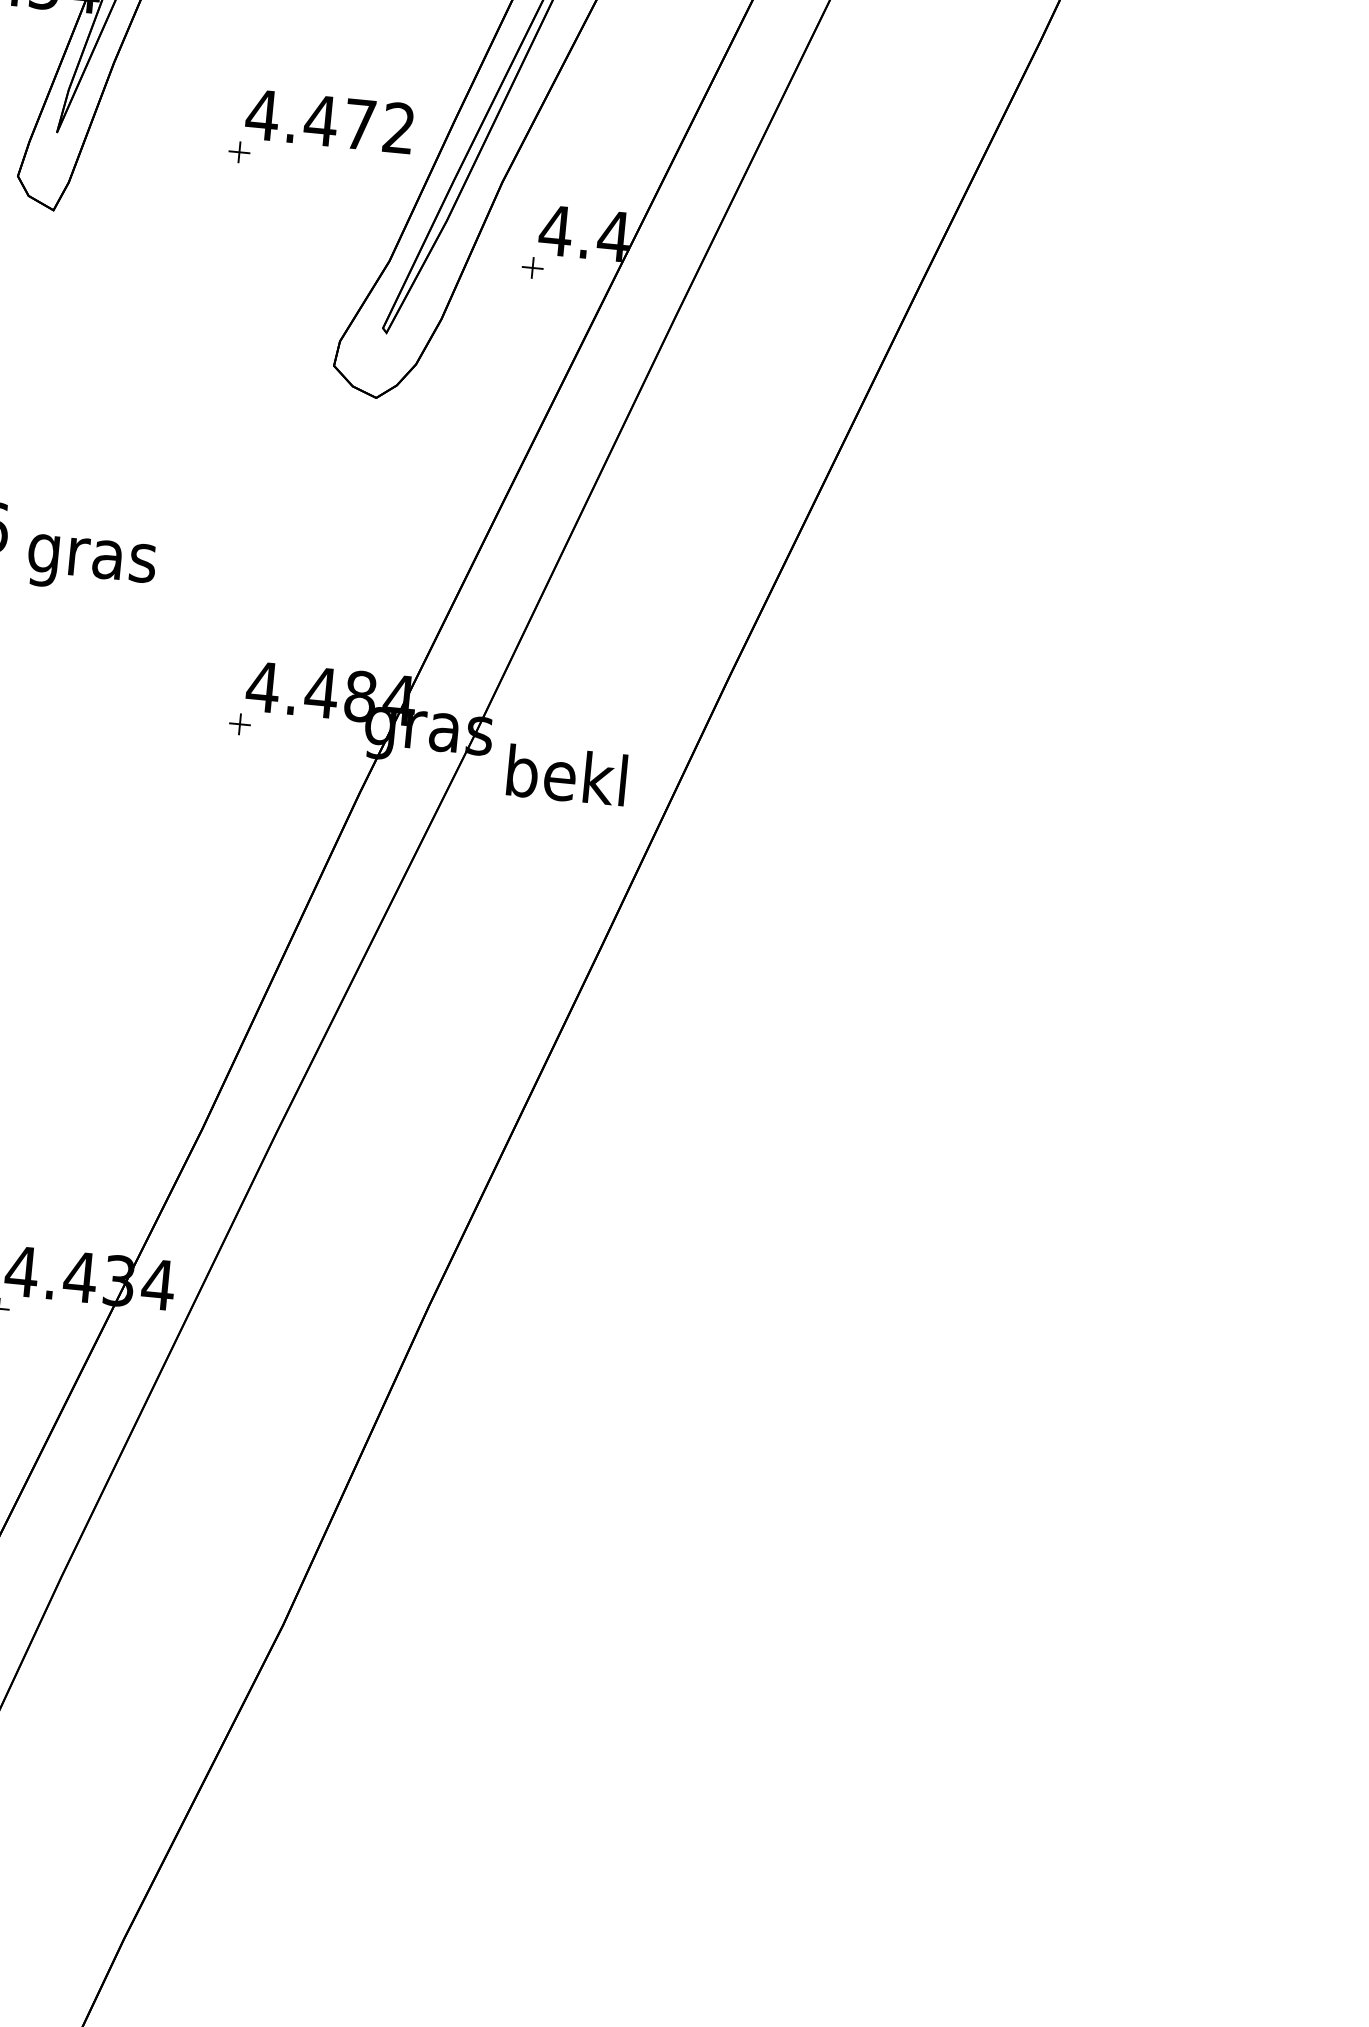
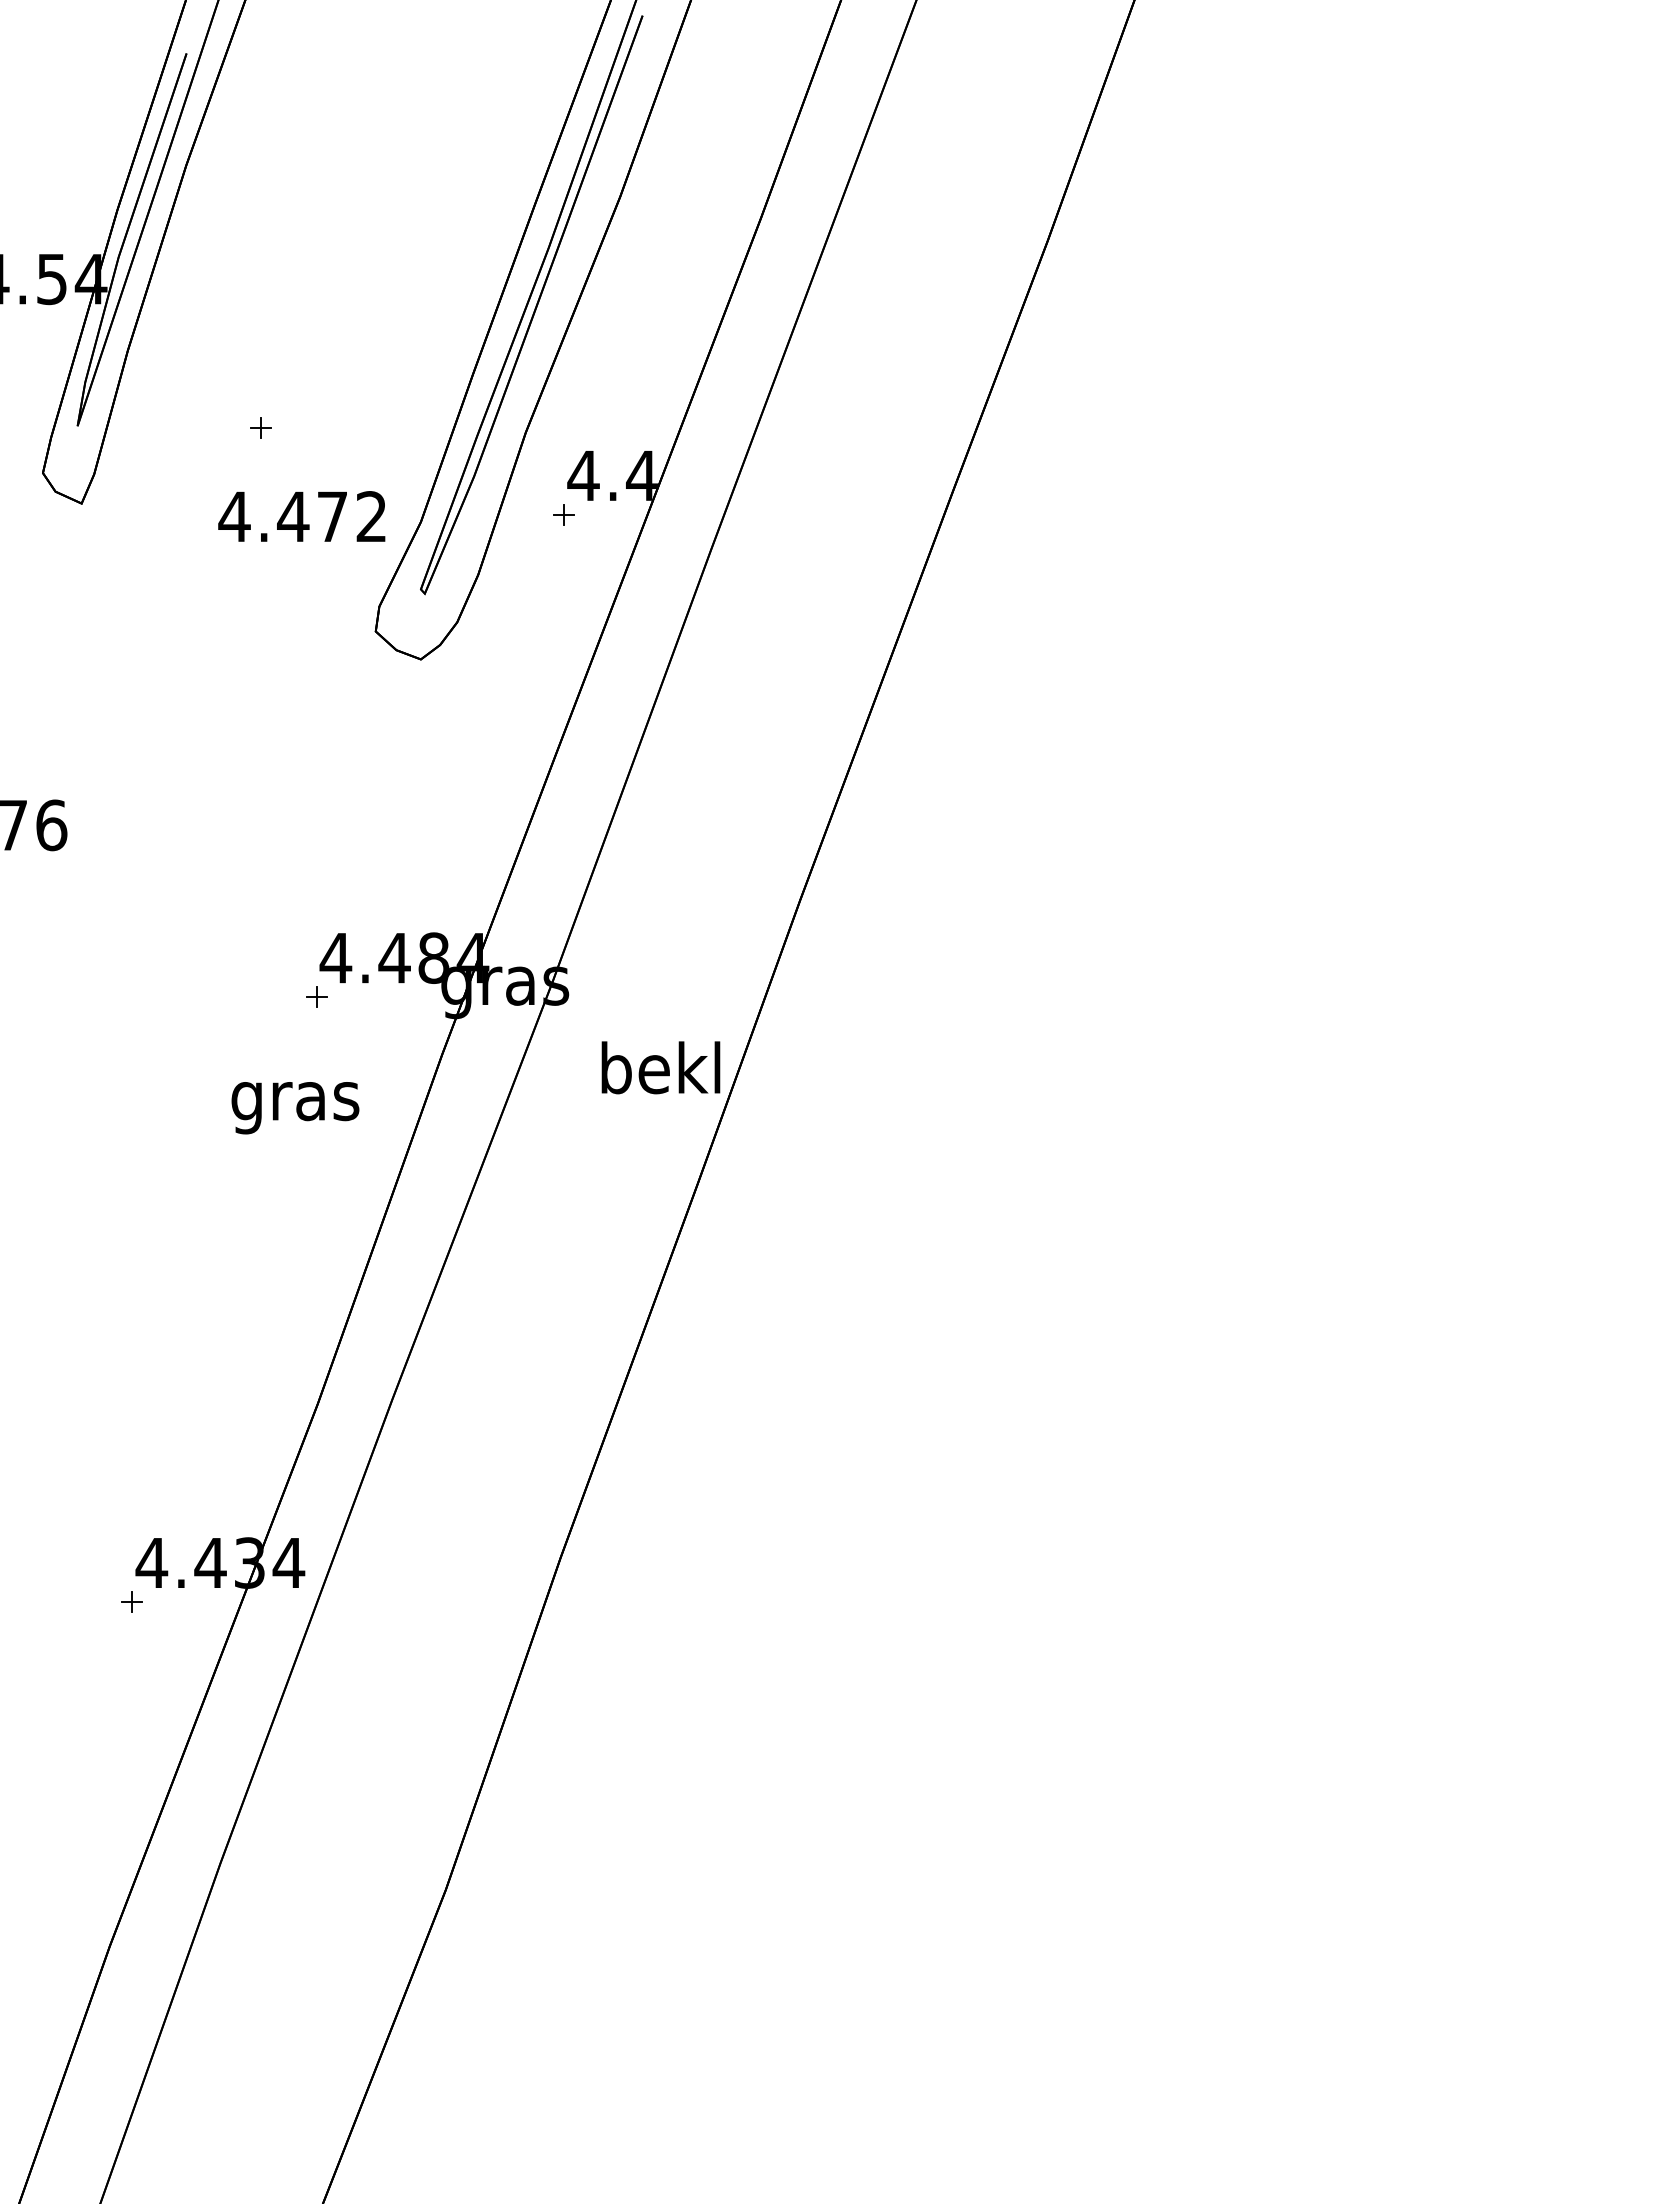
text: (329, 121) -> (301, 516), moved
text: (91, 565) -> (295, 1108), moved
text: (566, 774) -> (660, 1067), moved

